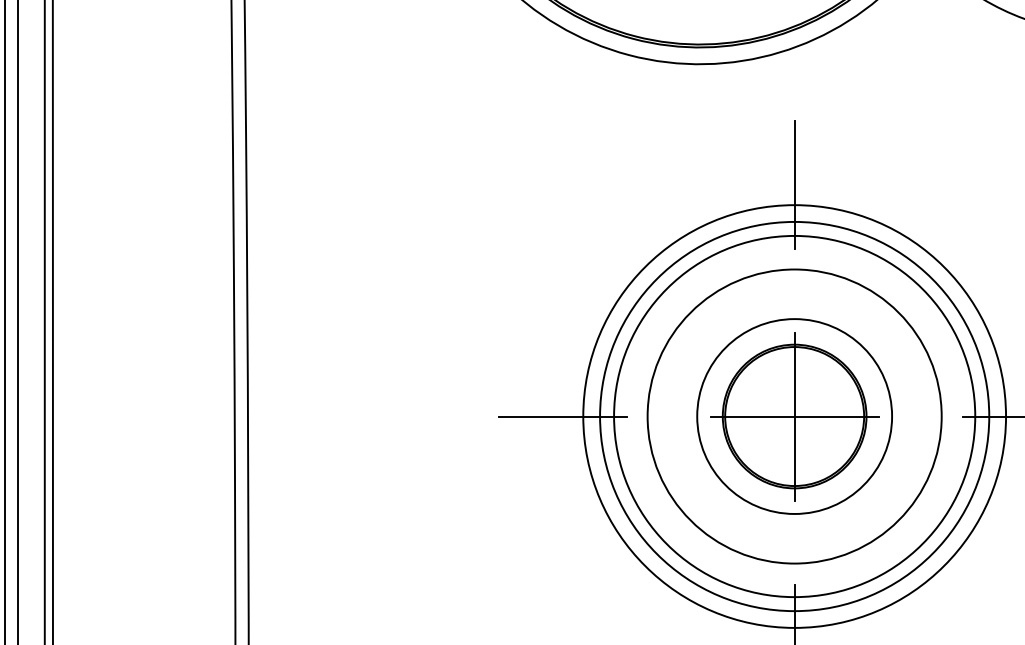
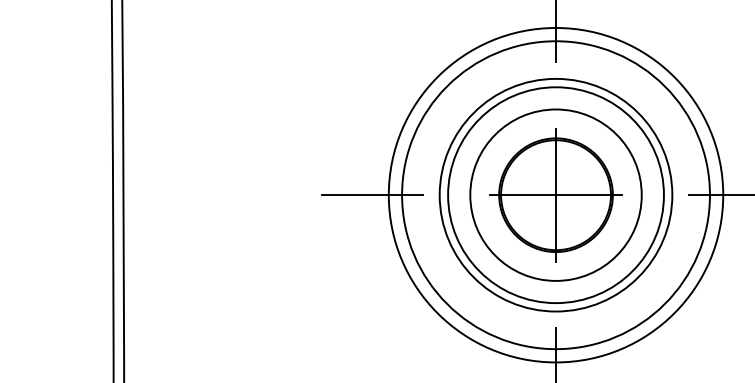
circle: (794, 416) -> (555, 195), size x0.6
circle: (794, 416) -> (555, 195), size x1.4

